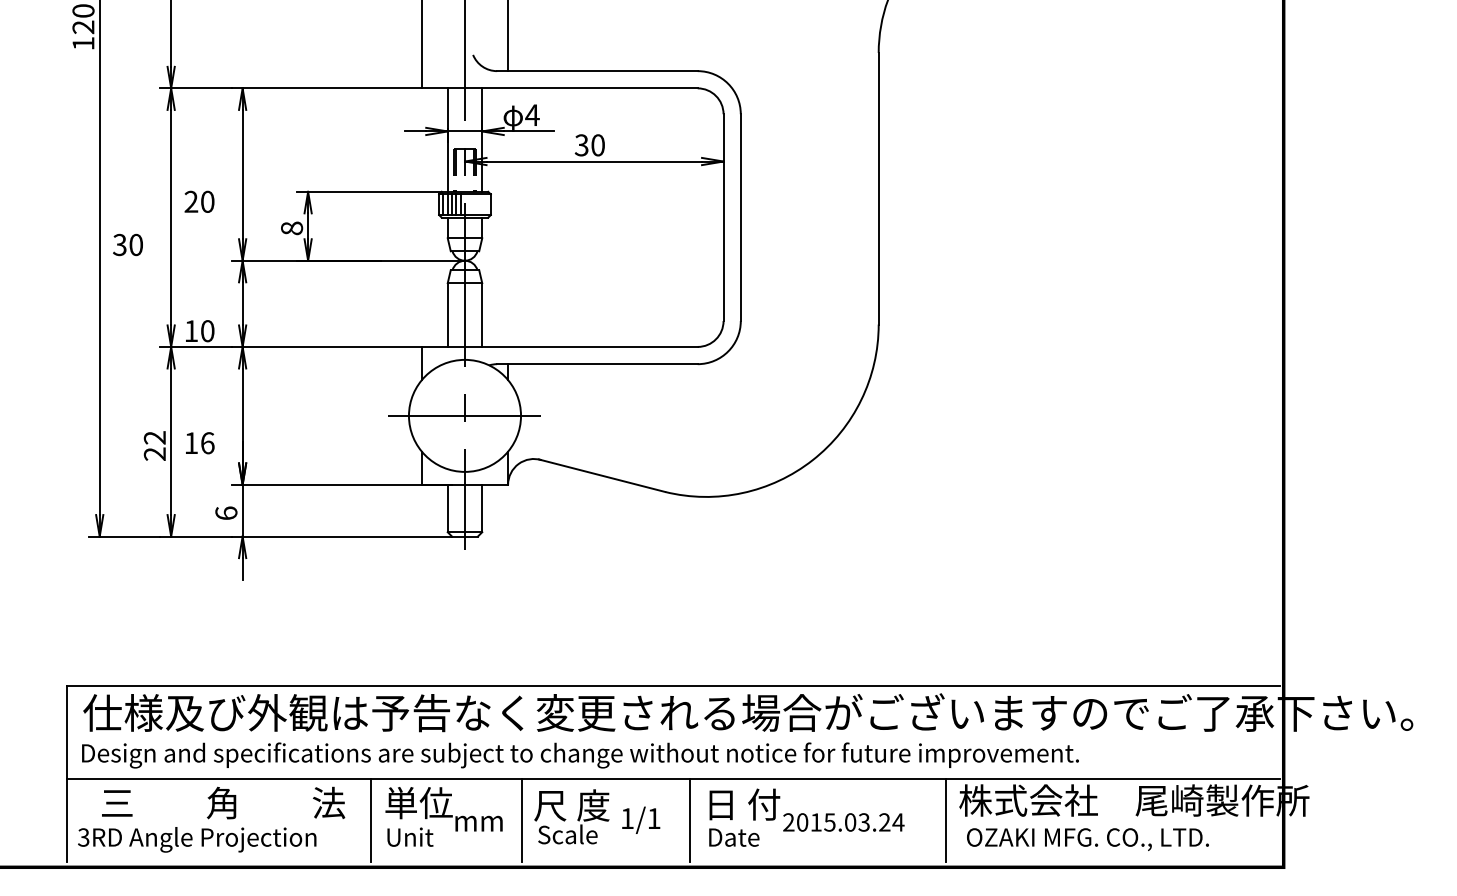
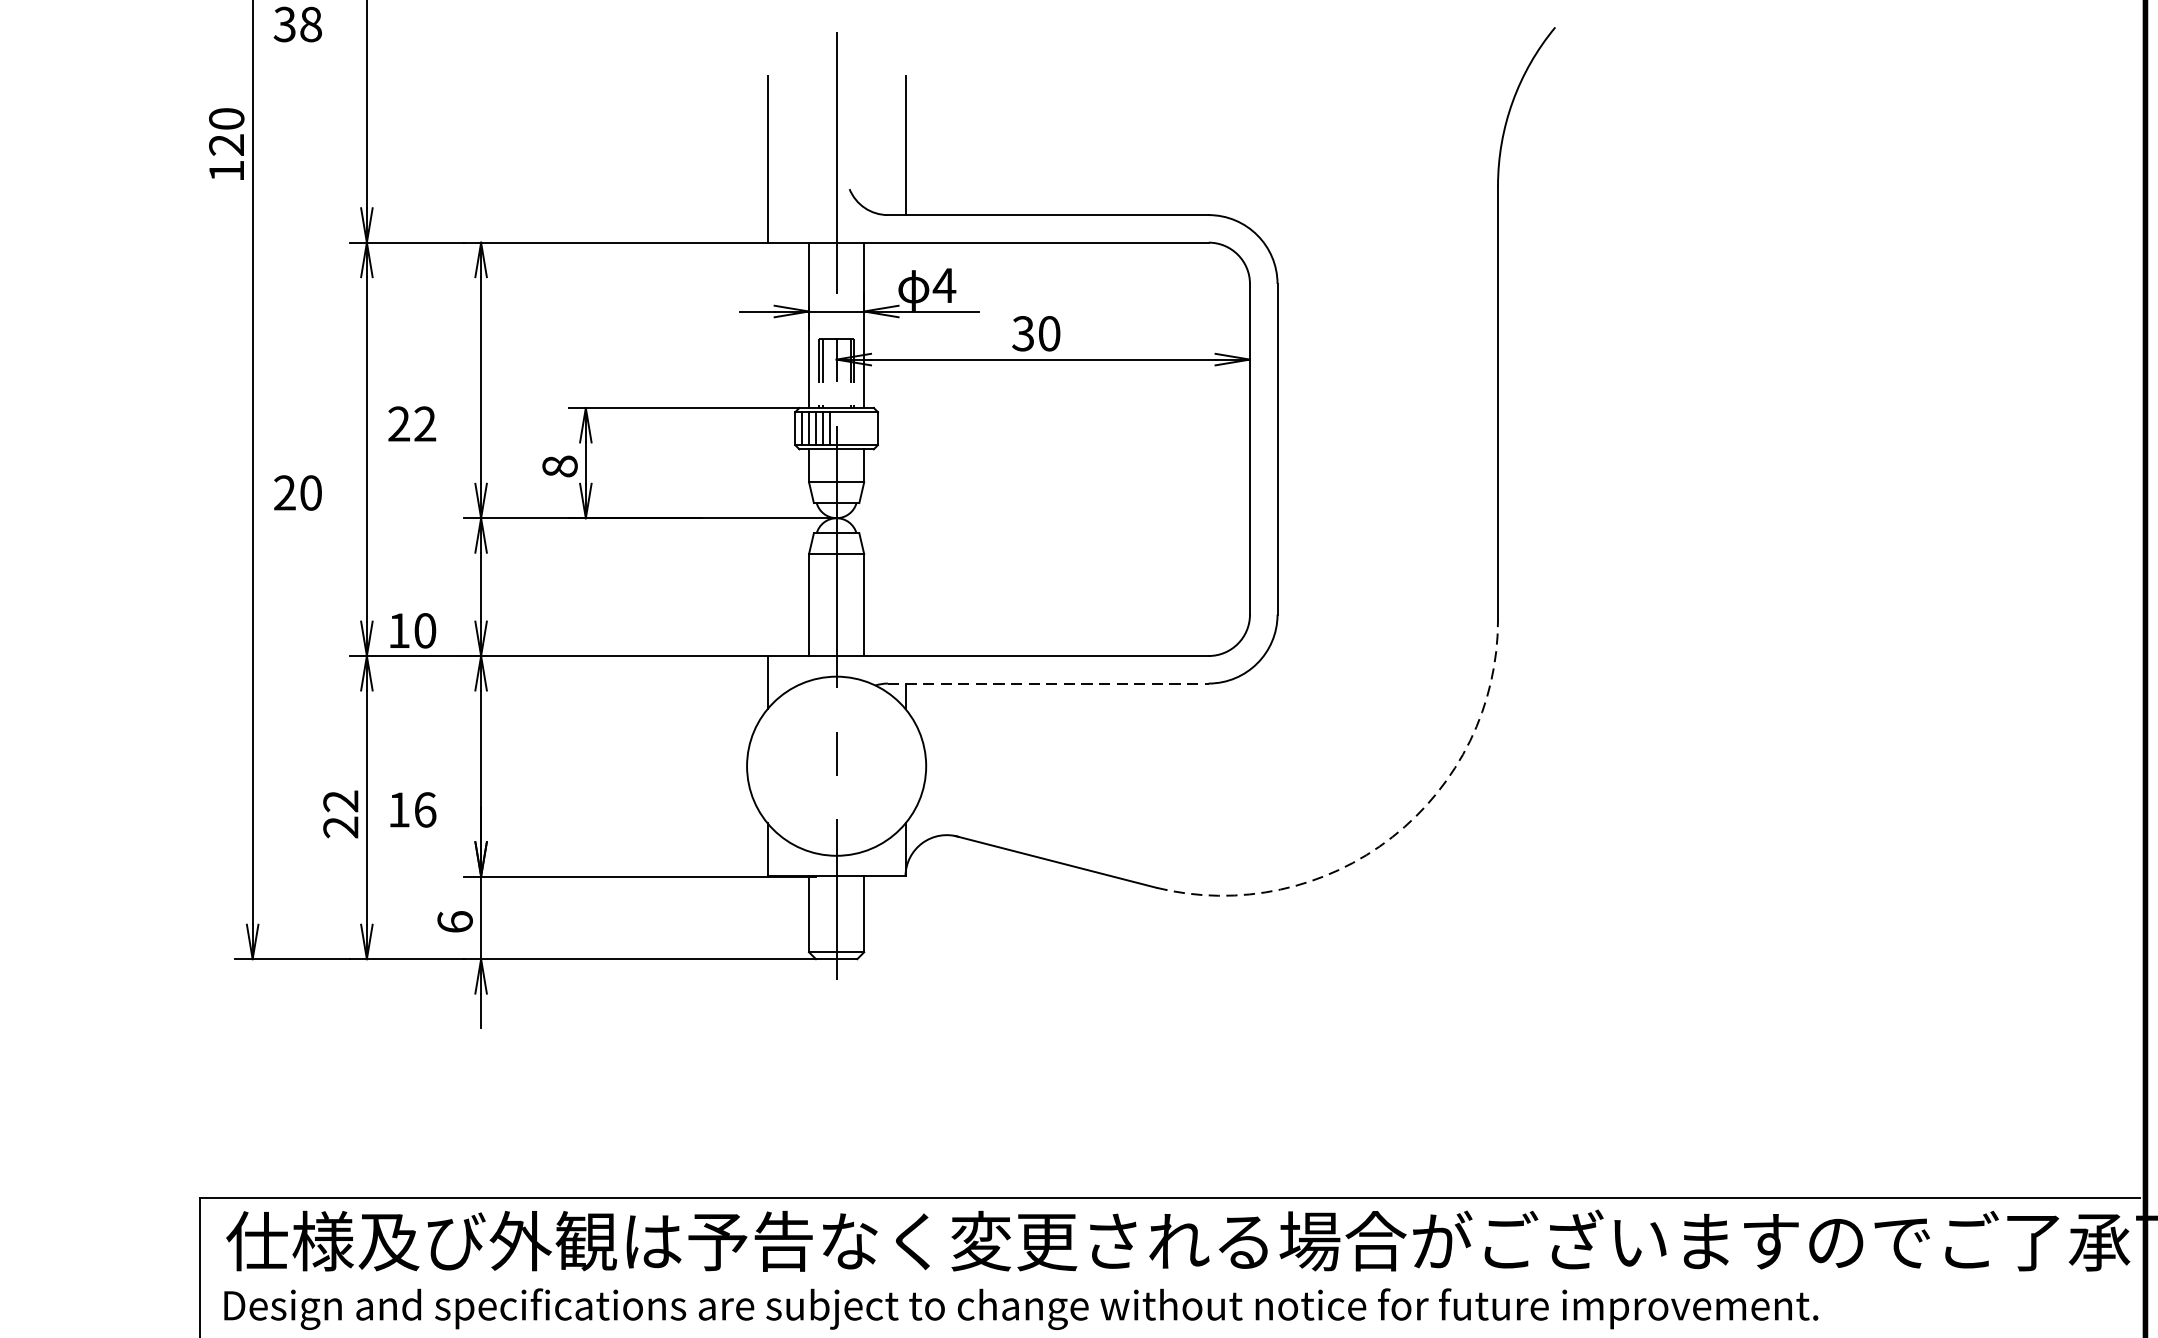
text: (207, 201) -> (424, 423), 20 -> 22
text: (119, 245) -> (284, 493), 30 -> 20
line: (597, 364) -> (1048, 684), solid -> dashed
line: (464, 415) -> (835, 765), removed
arc: (812, 460) -> (1392, 837), solid -> dashed

